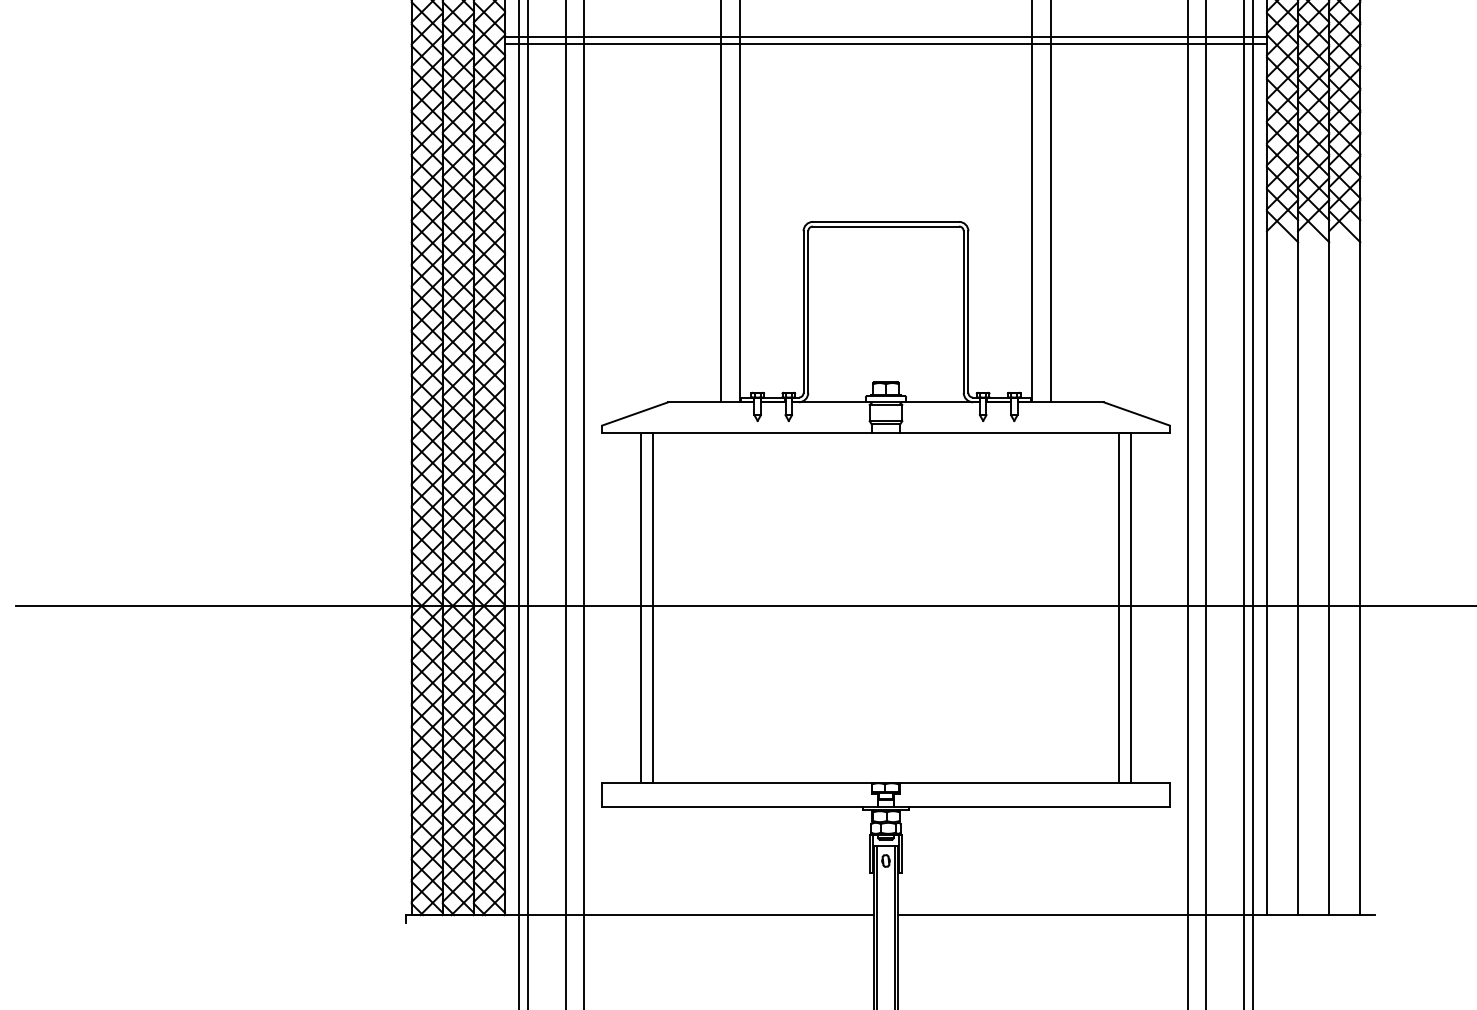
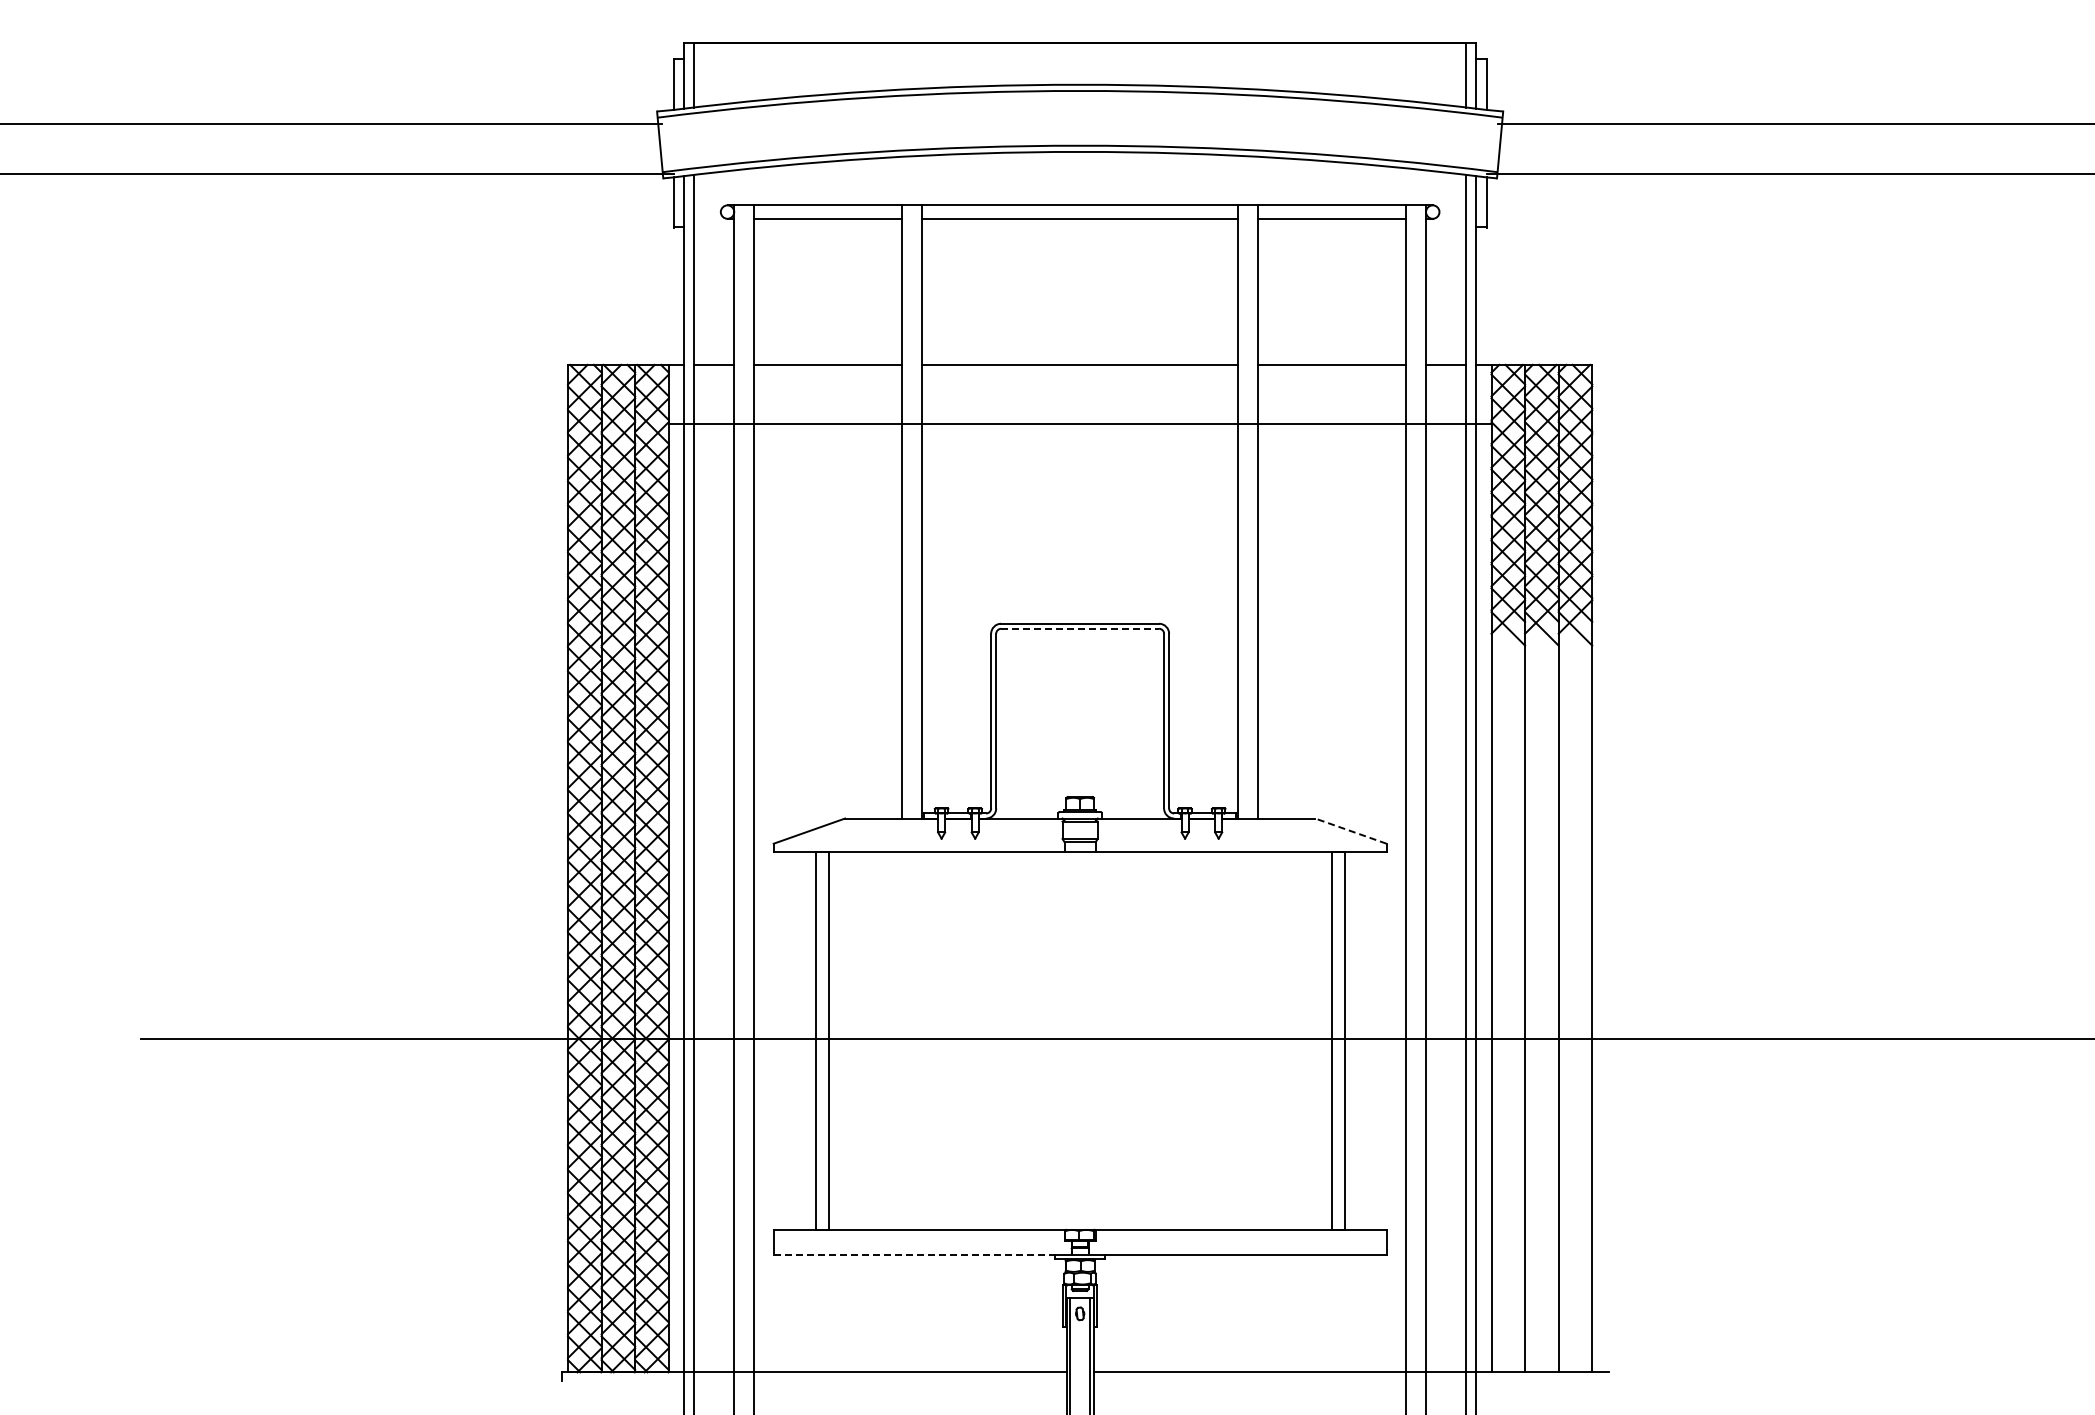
line: (885, 44) -> (1079, 432), removed
line: (886, 226) -> (1080, 628), solid -> dashed
line: (1136, 414) -> (1350, 831), solid -> dashed
line: (732, 806) -> (914, 1255), solid -> dashed

